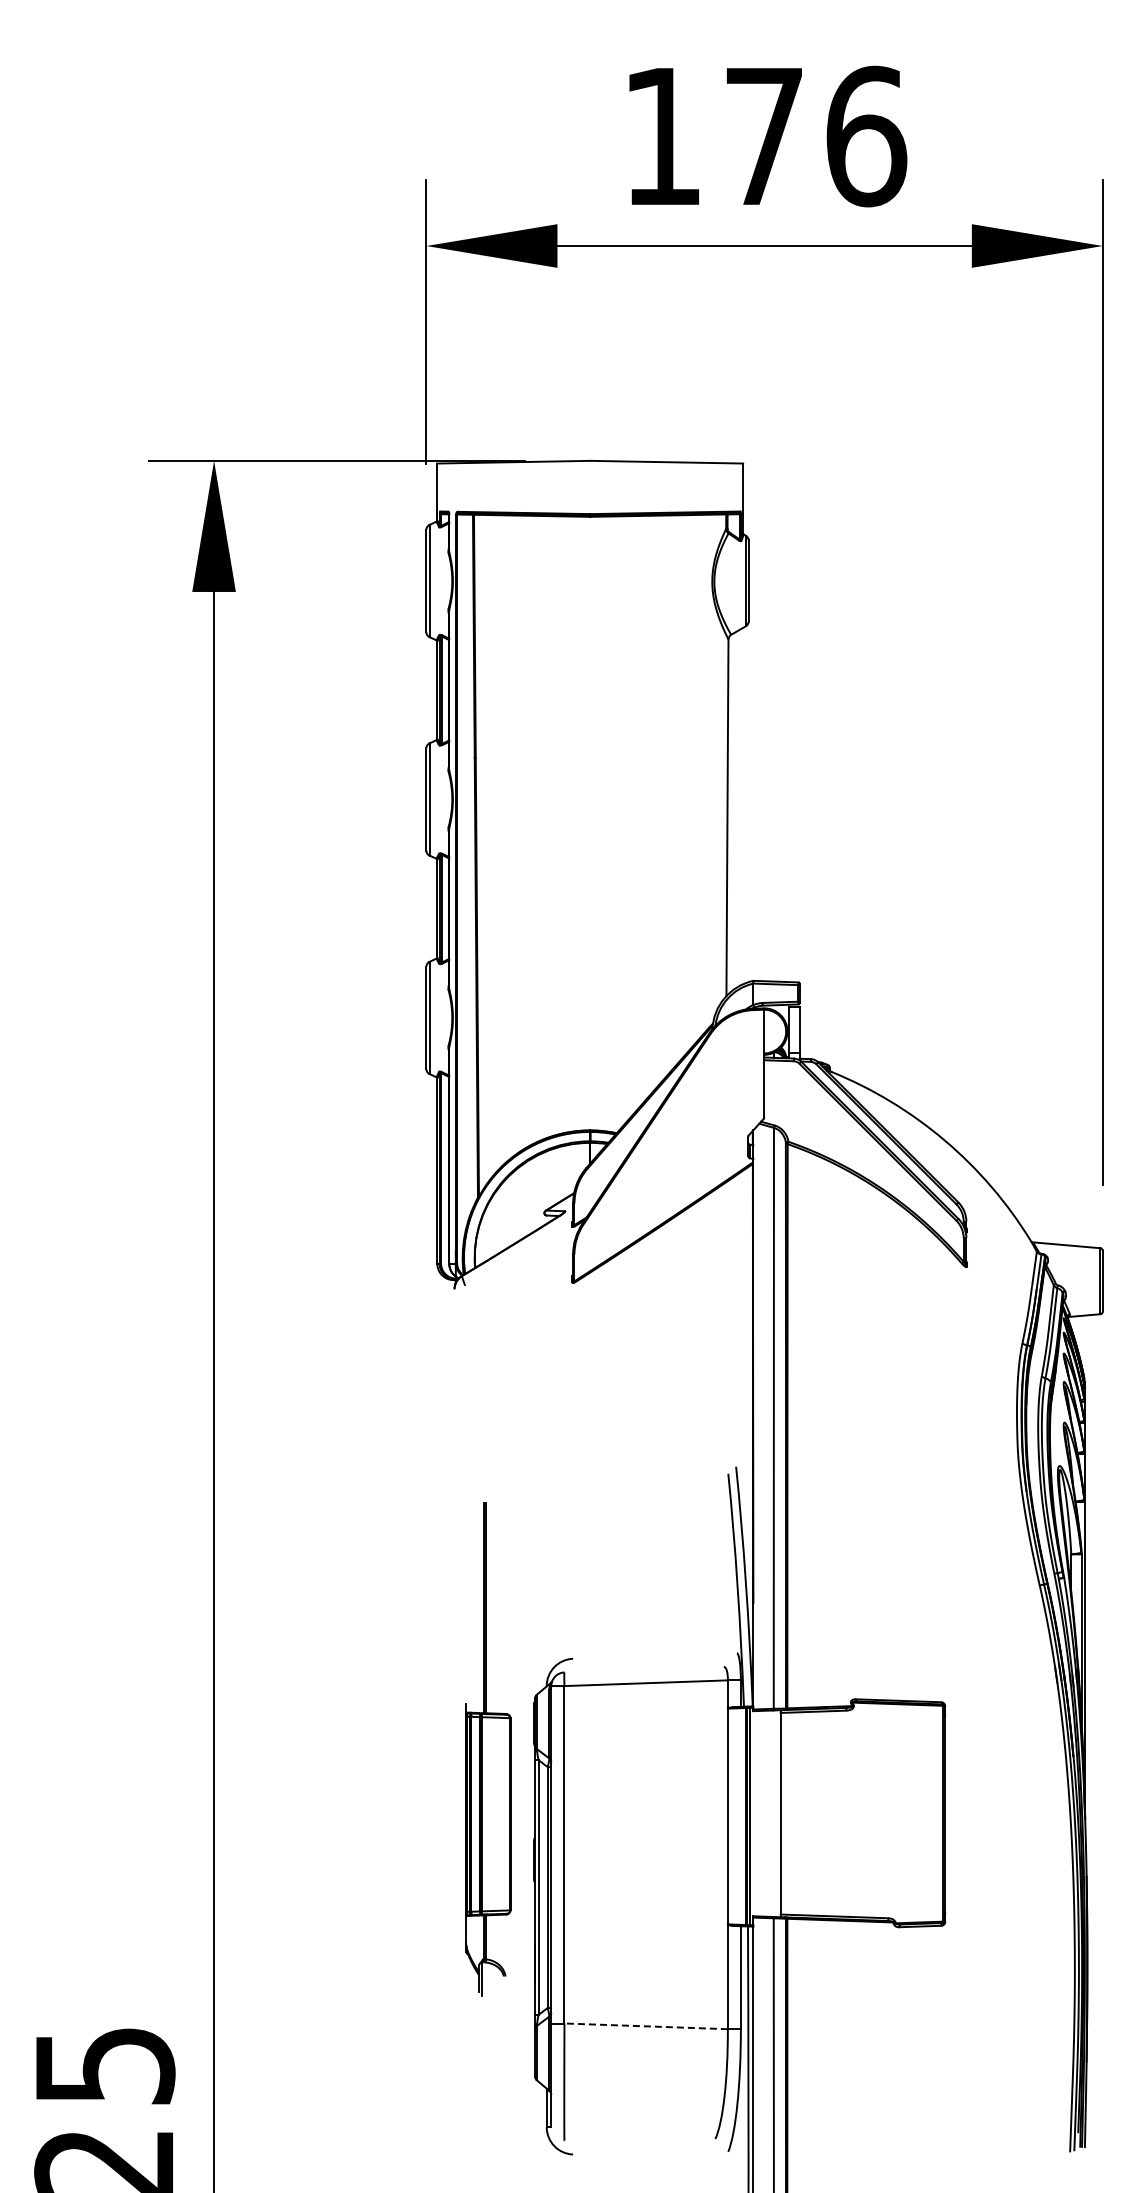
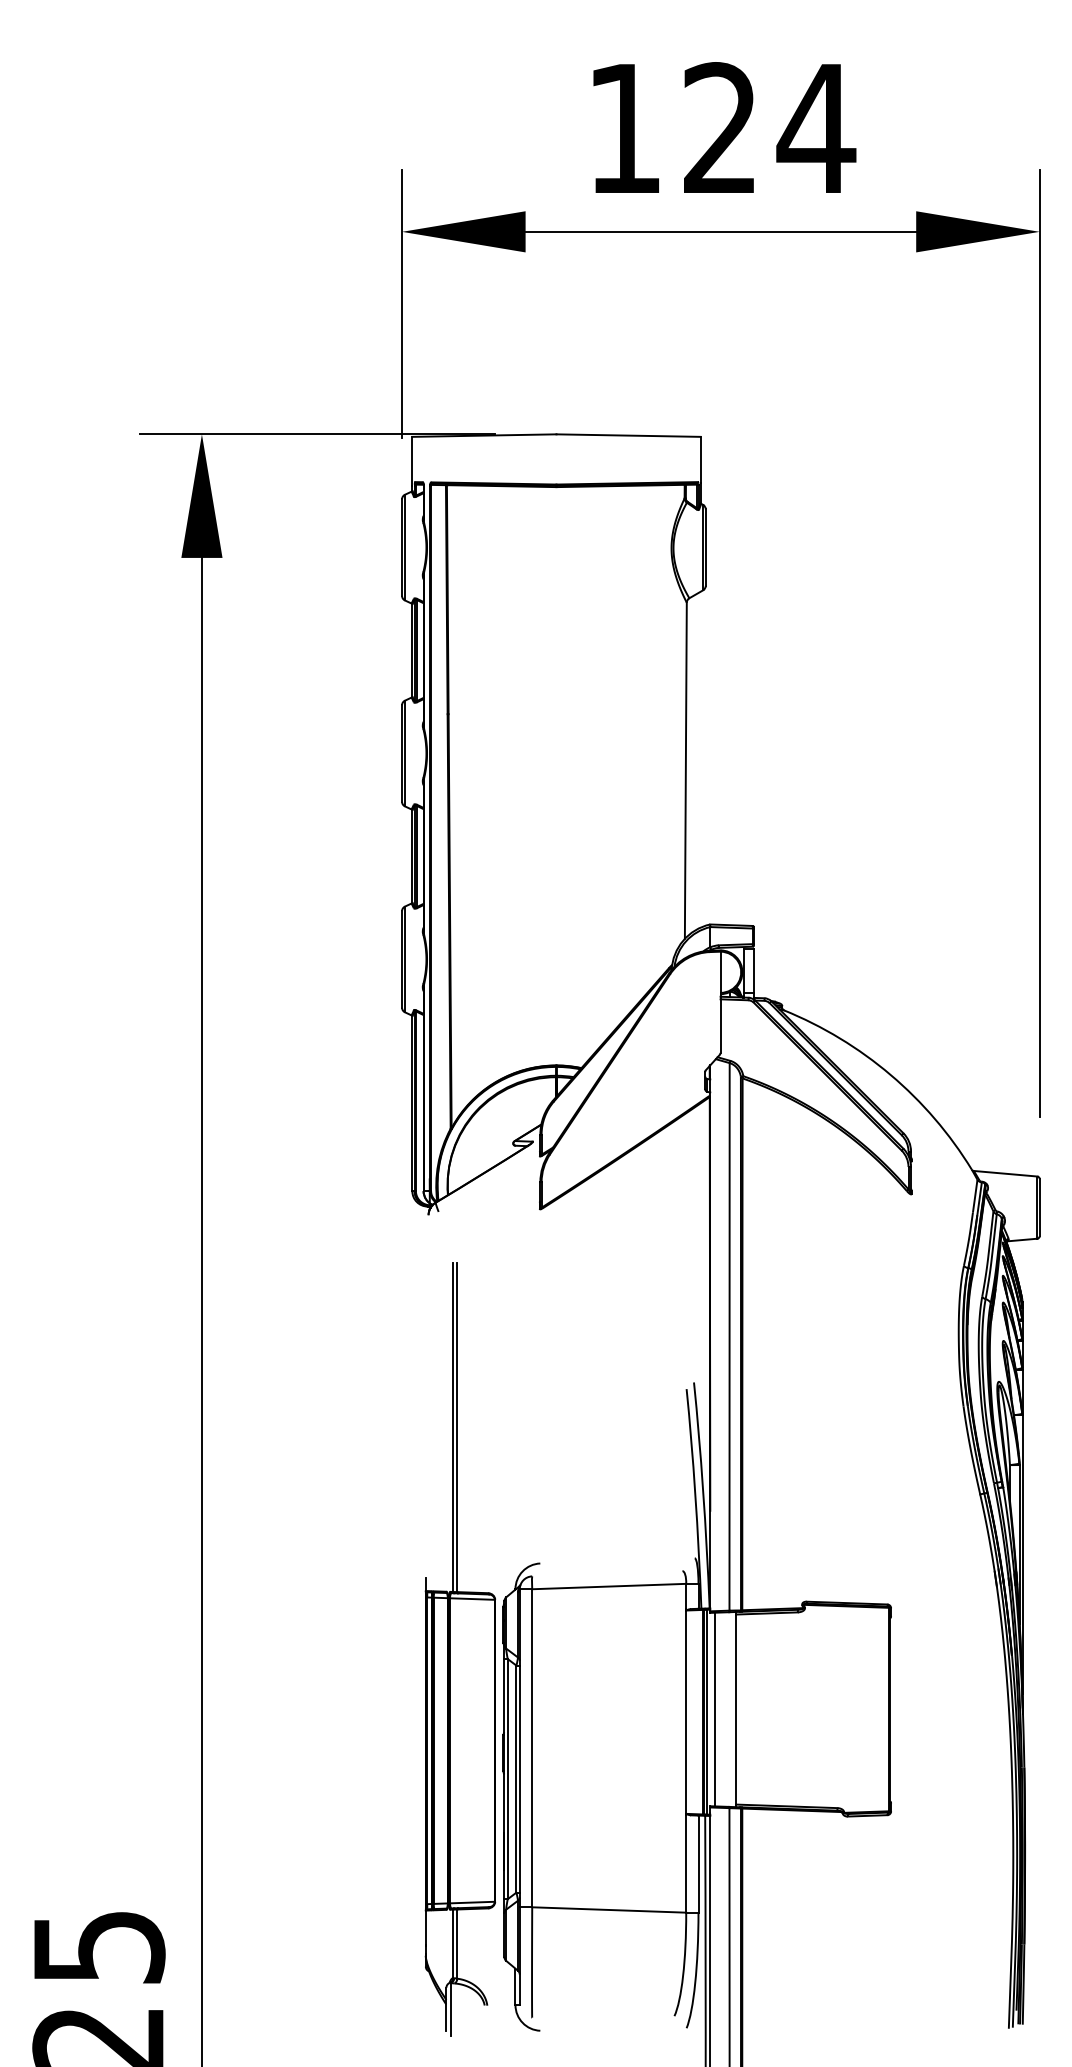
text: (816, 136) -> (769, 128), 176 -> 124
part: (488, 1749) -> (460, 1649), size x1.67
line: (758, 1813) -> (715, 1709), added
line: (646, 2026) -> (609, 1910), dashed -> solid

